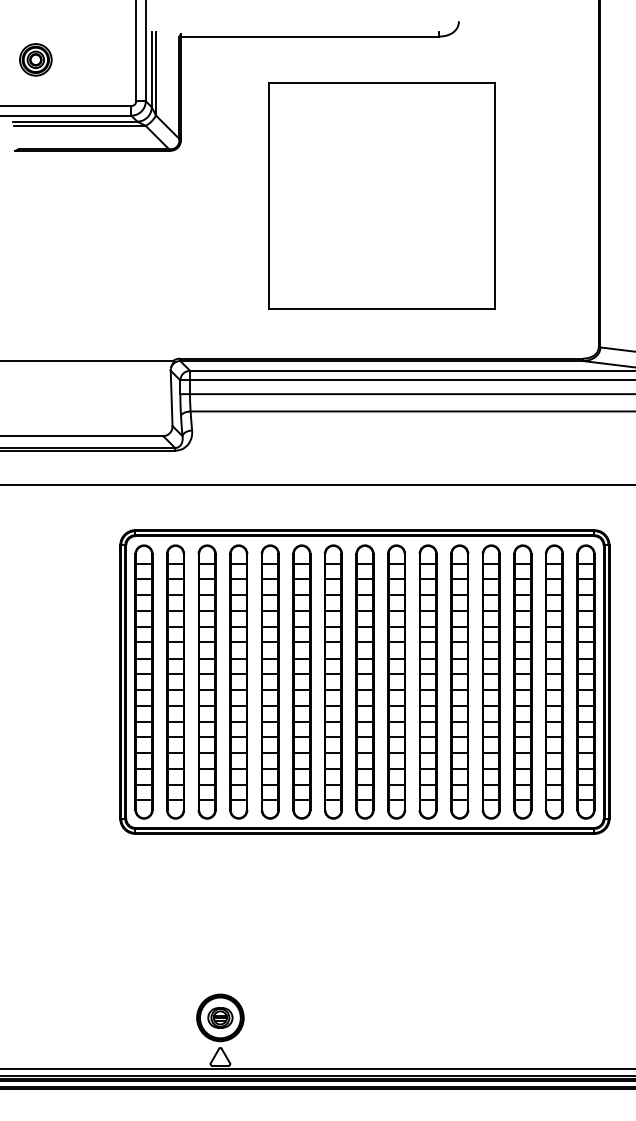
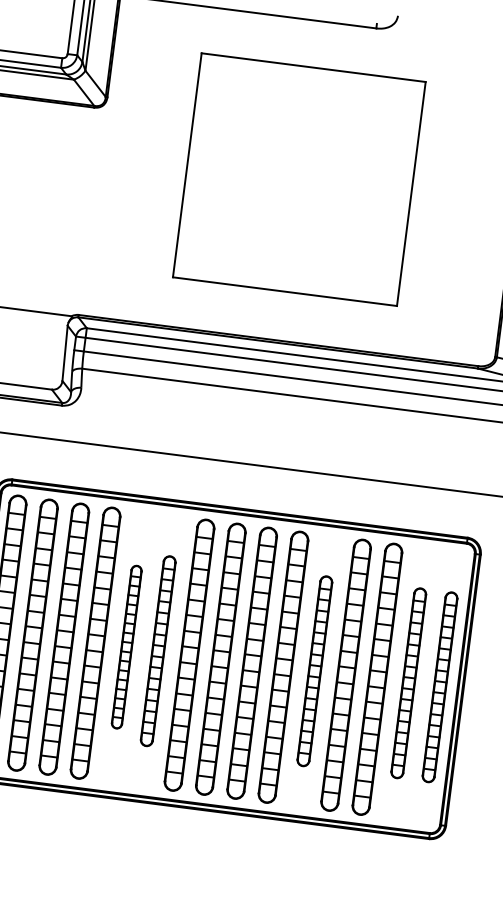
part: (269, 681) -> (126, 646), size x0.6
part: (301, 681) -> (157, 650), size x0.7
part: (459, 681) -> (314, 670), size x0.7
part: (554, 681) -> (408, 682), size x0.7
part: (585, 681) -> (439, 686), size x0.7

